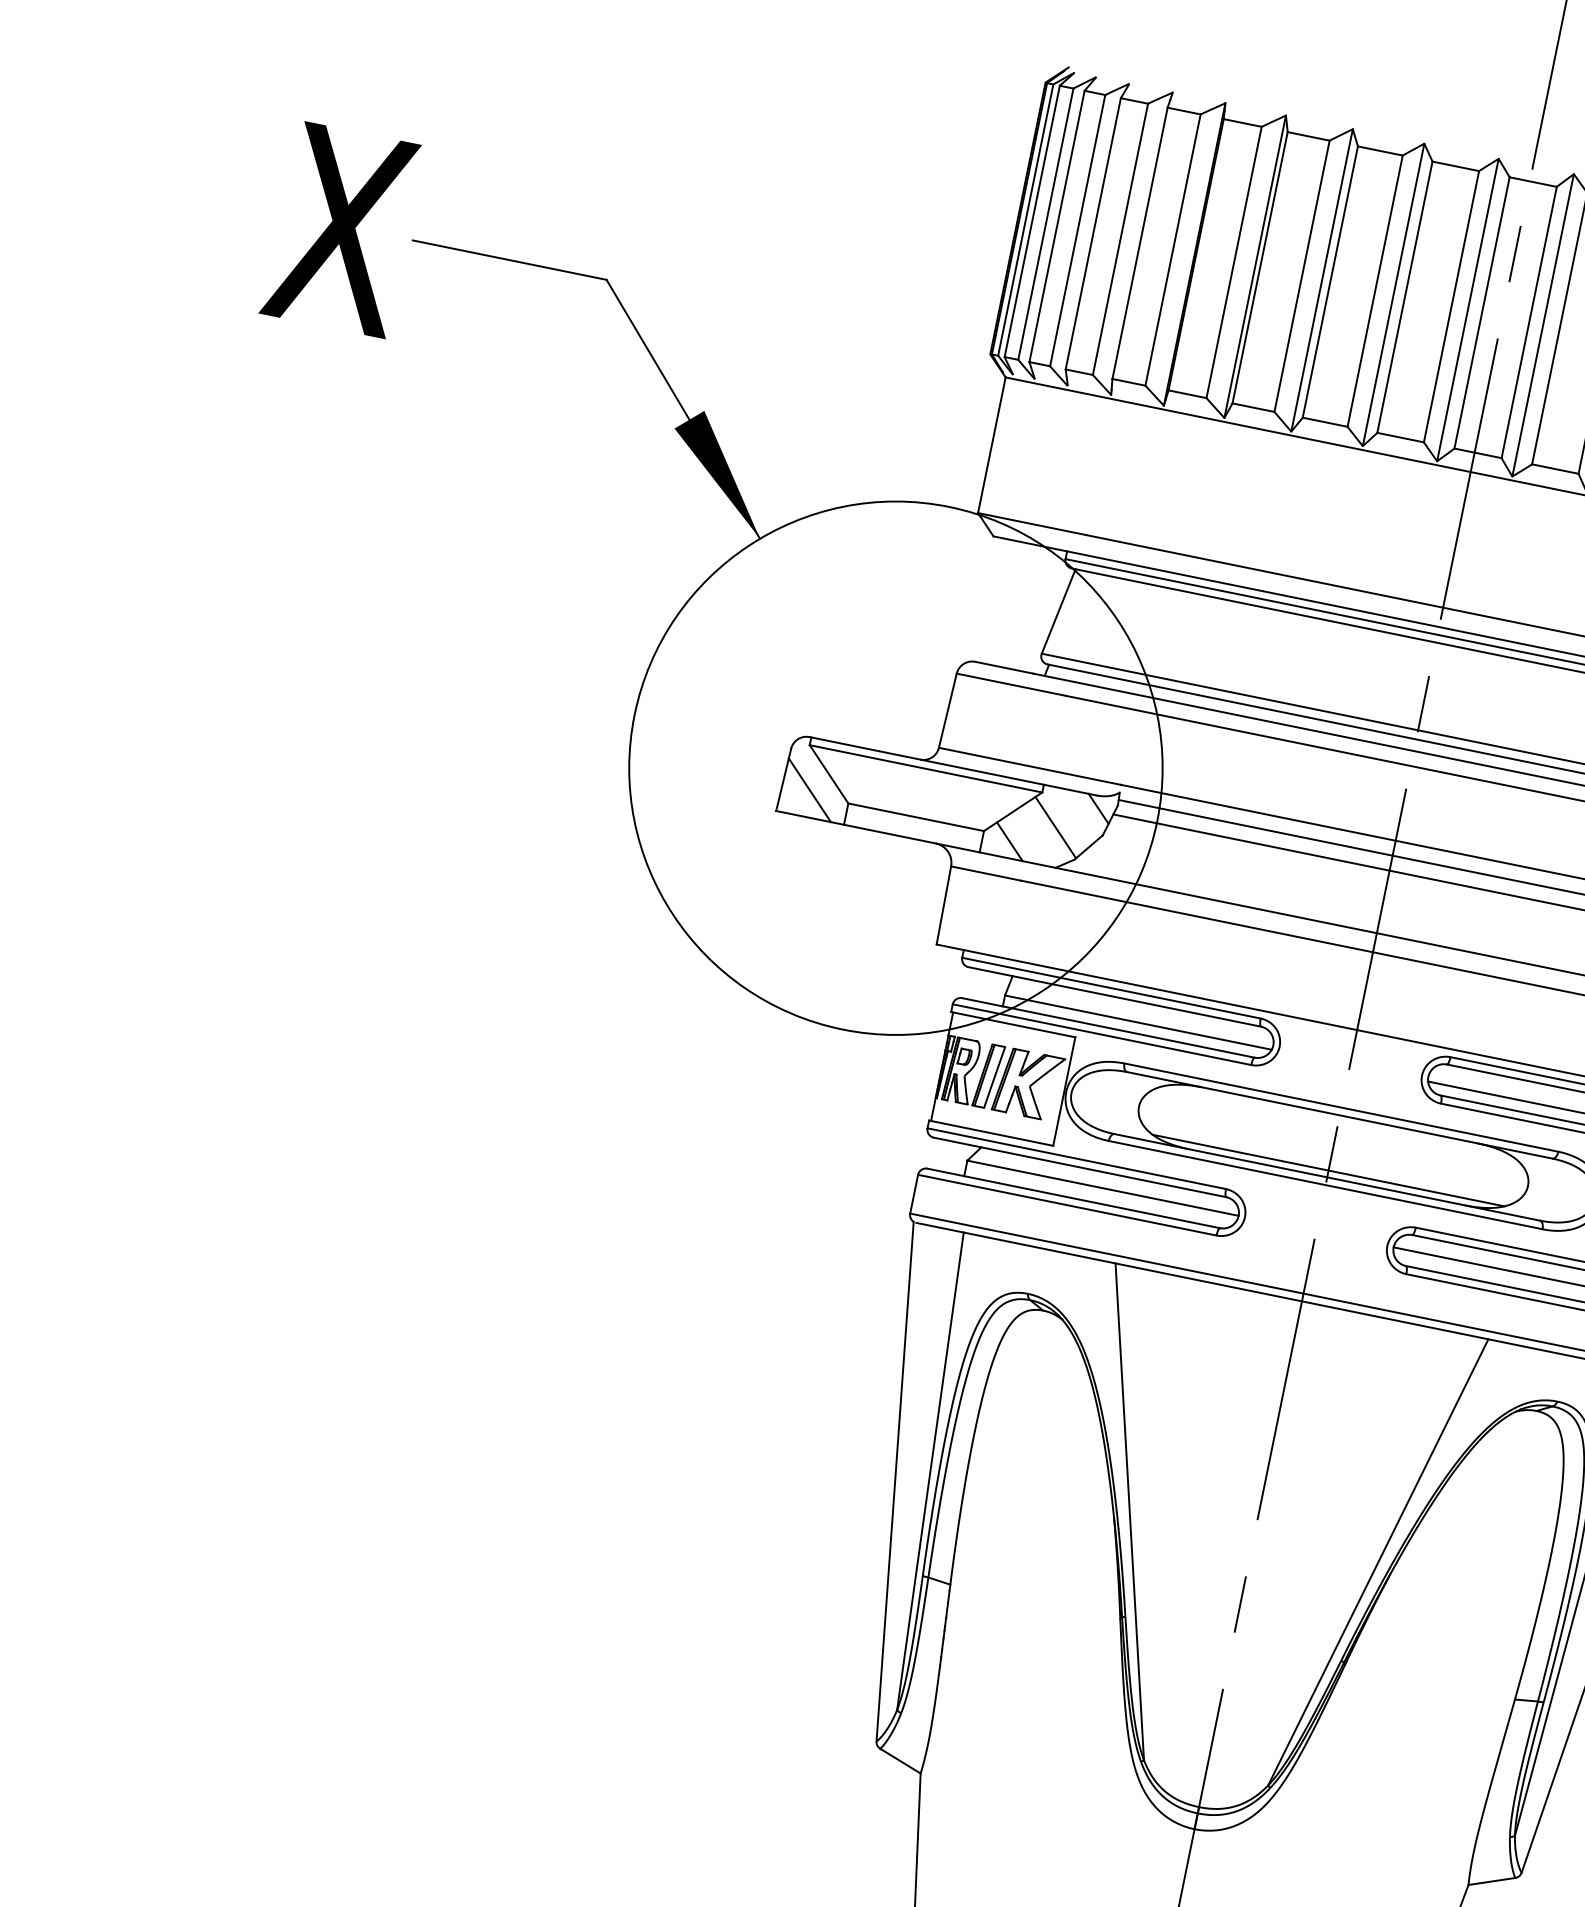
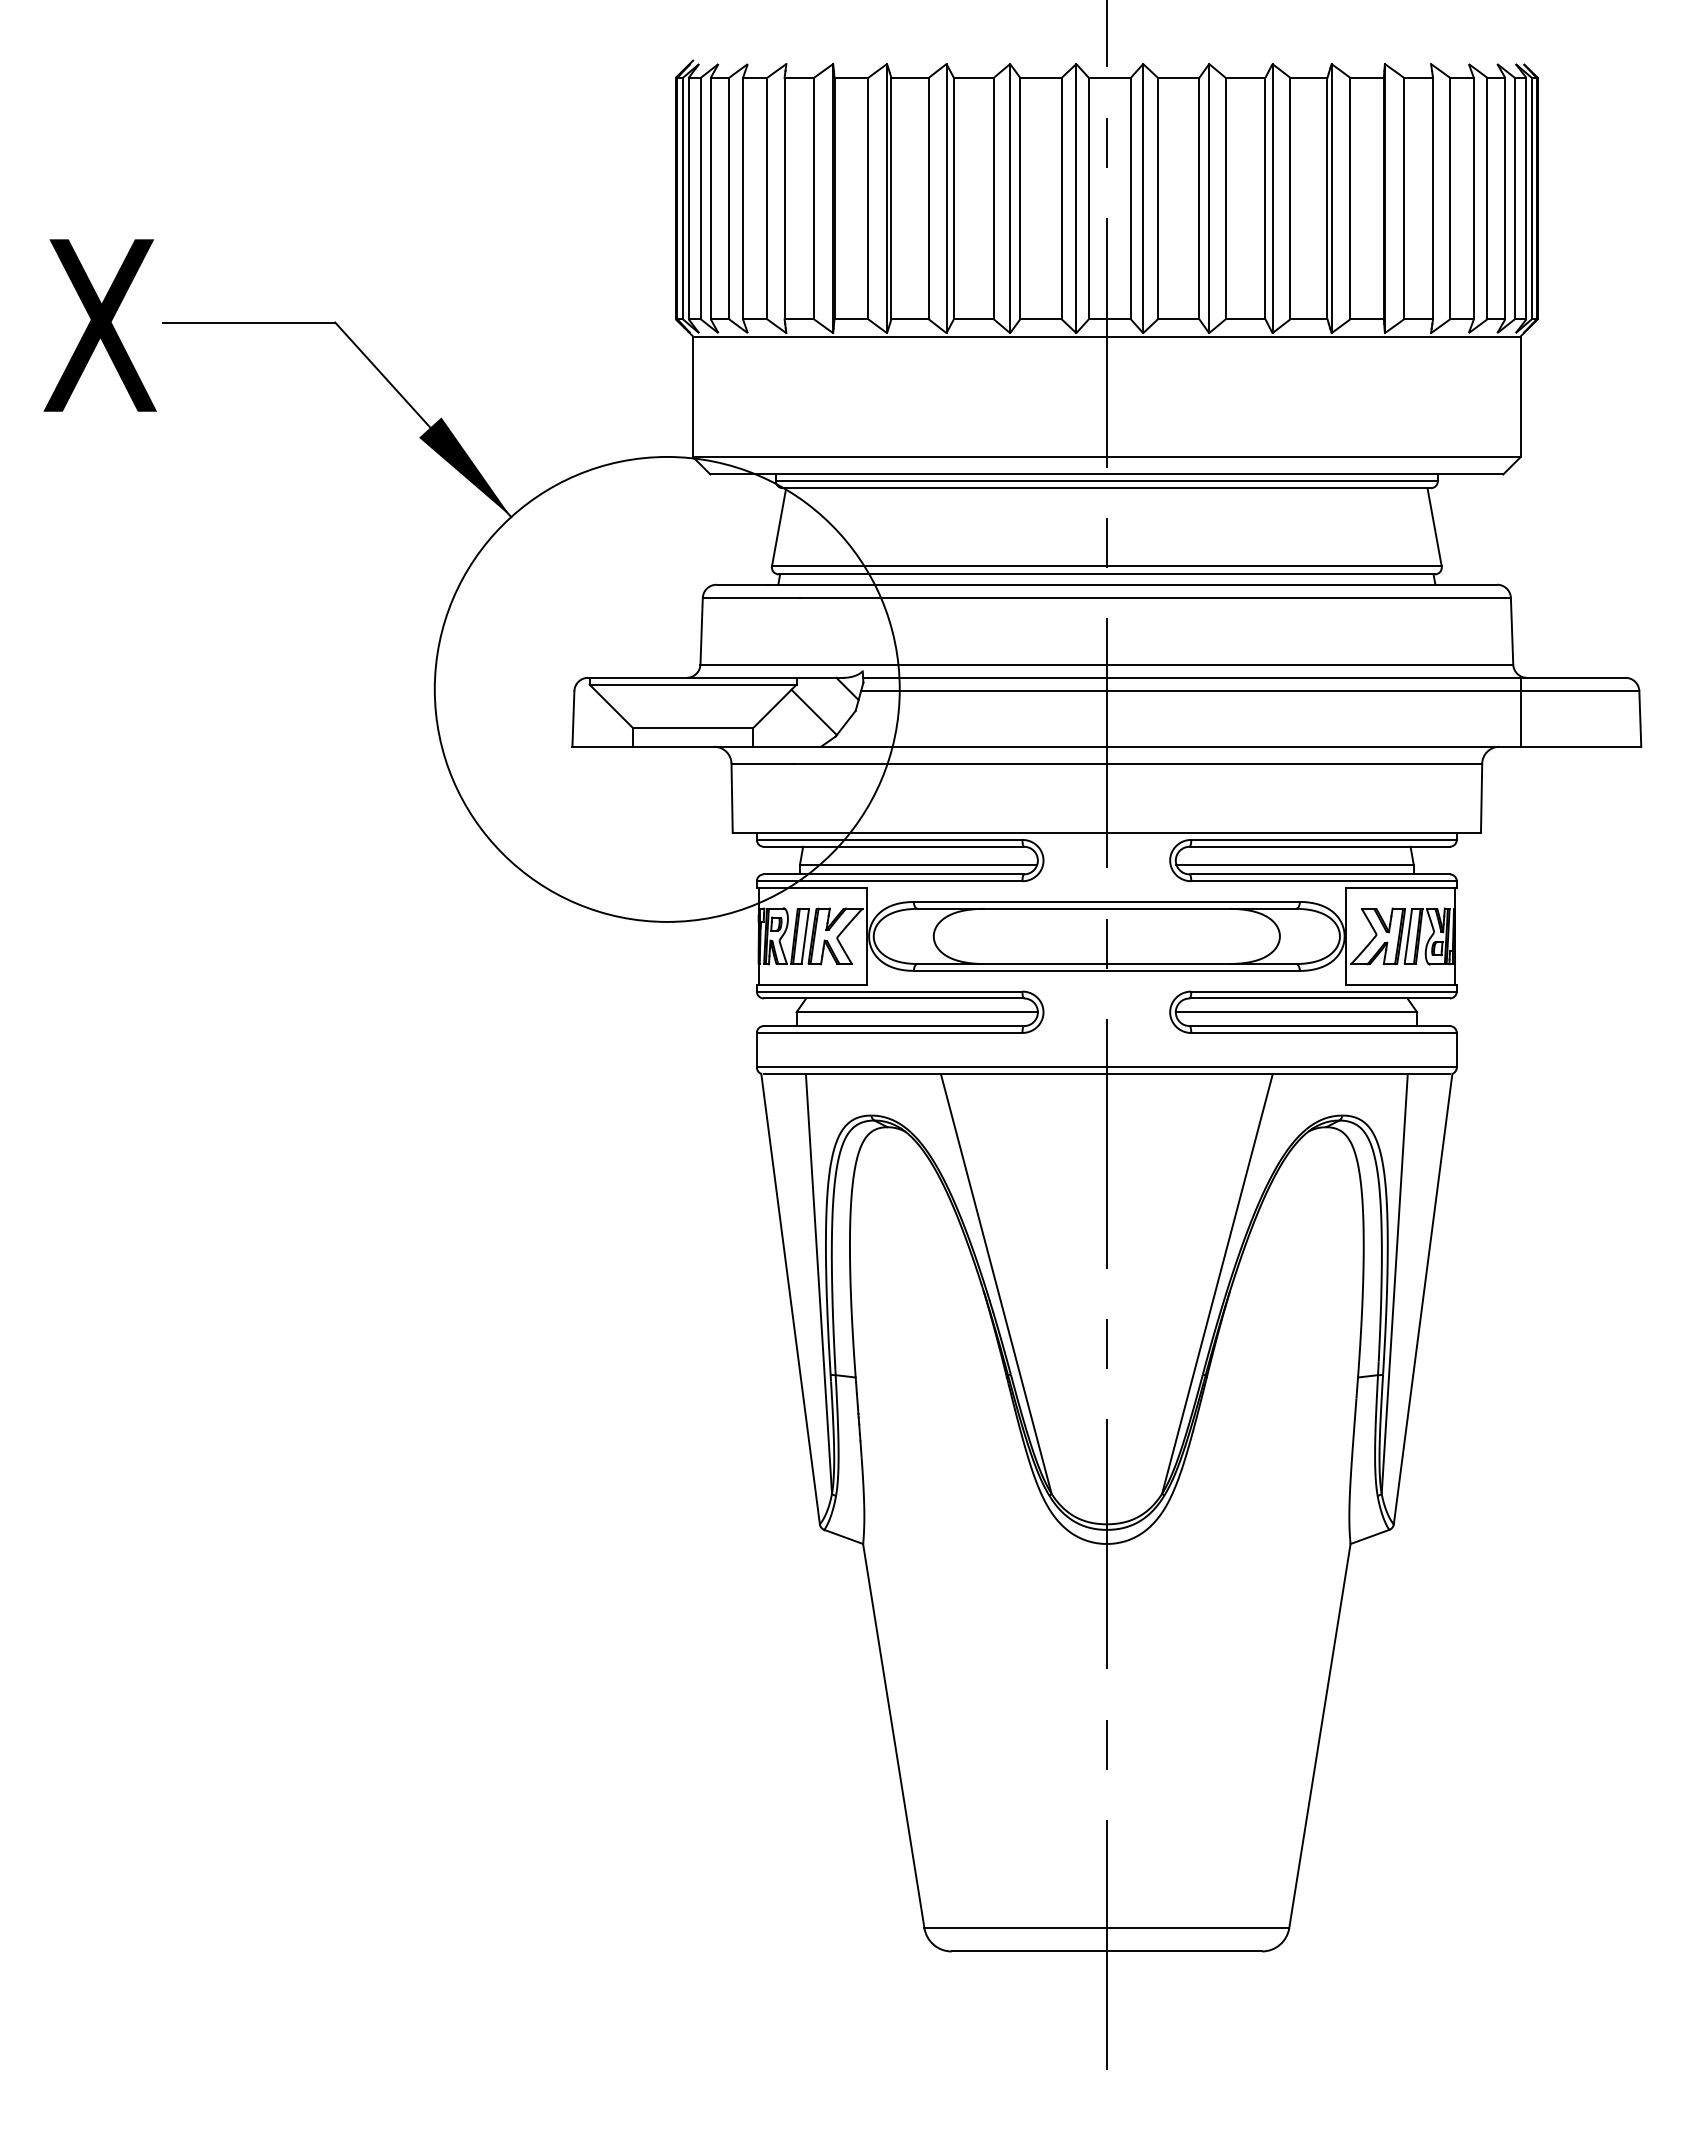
line: (809, 789) -> (597, 722), removed
line: (1009, 841) -> (777, 732), removed
line: (1328, 1169) -> (1106, 957), removed

